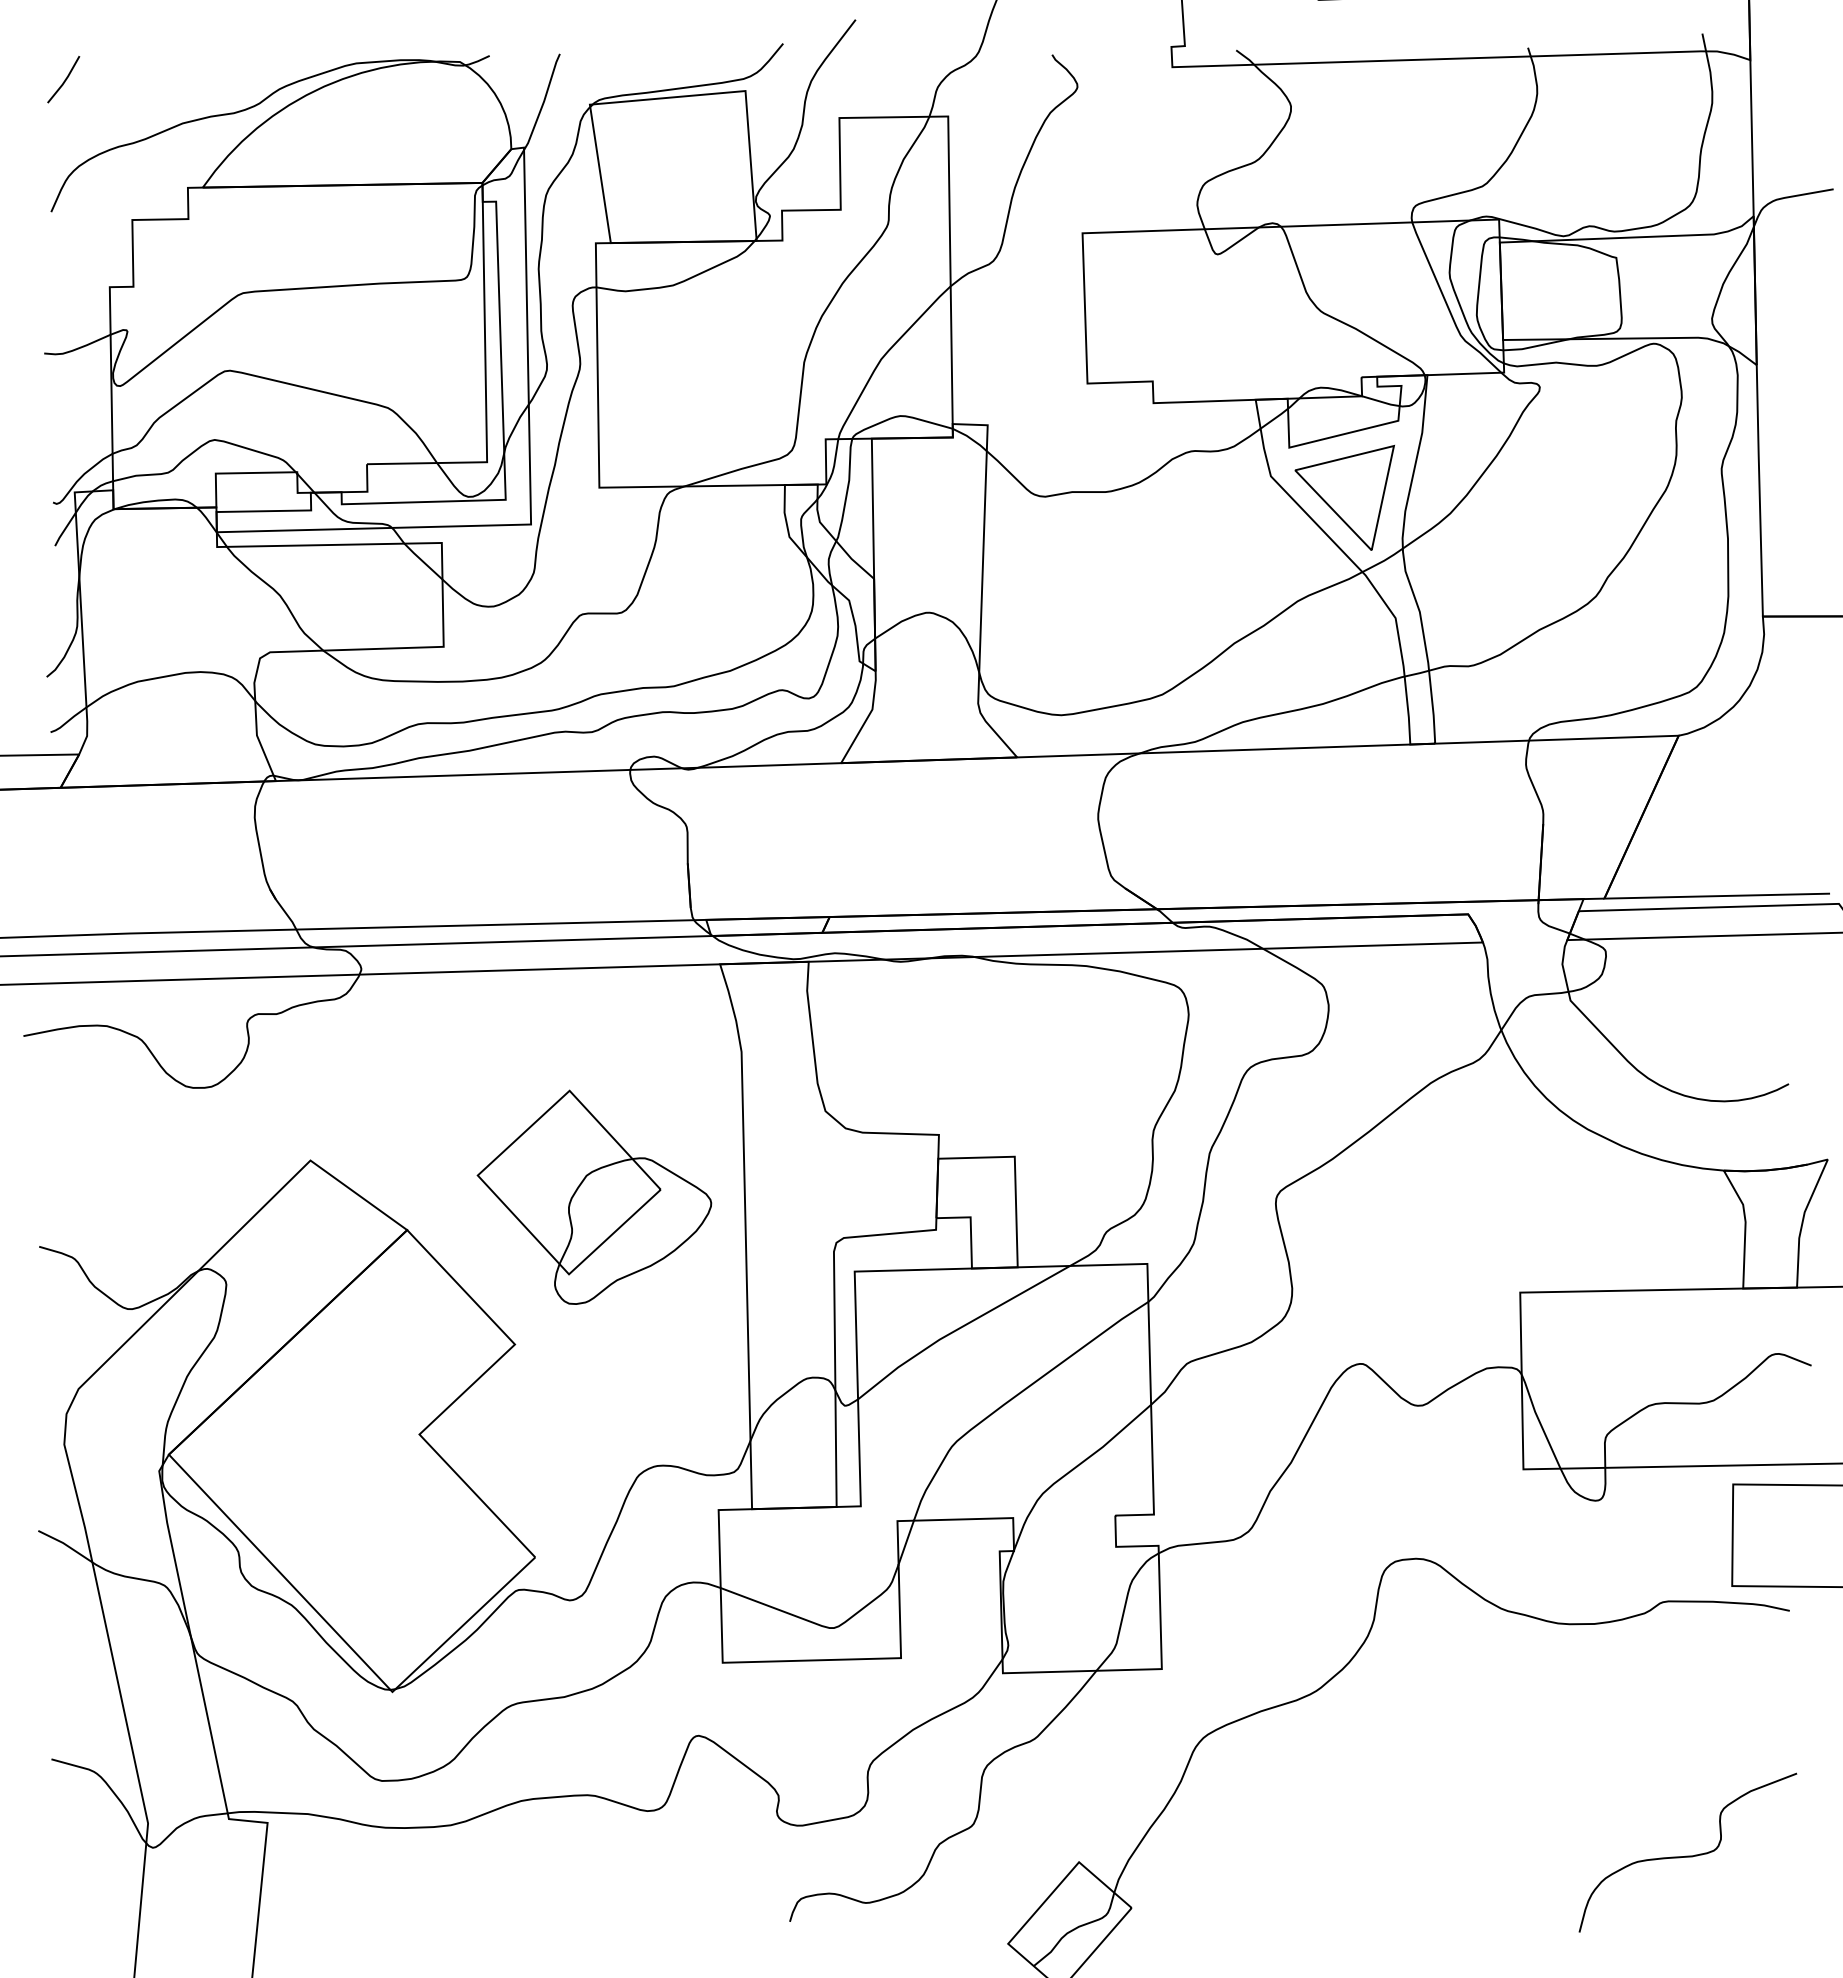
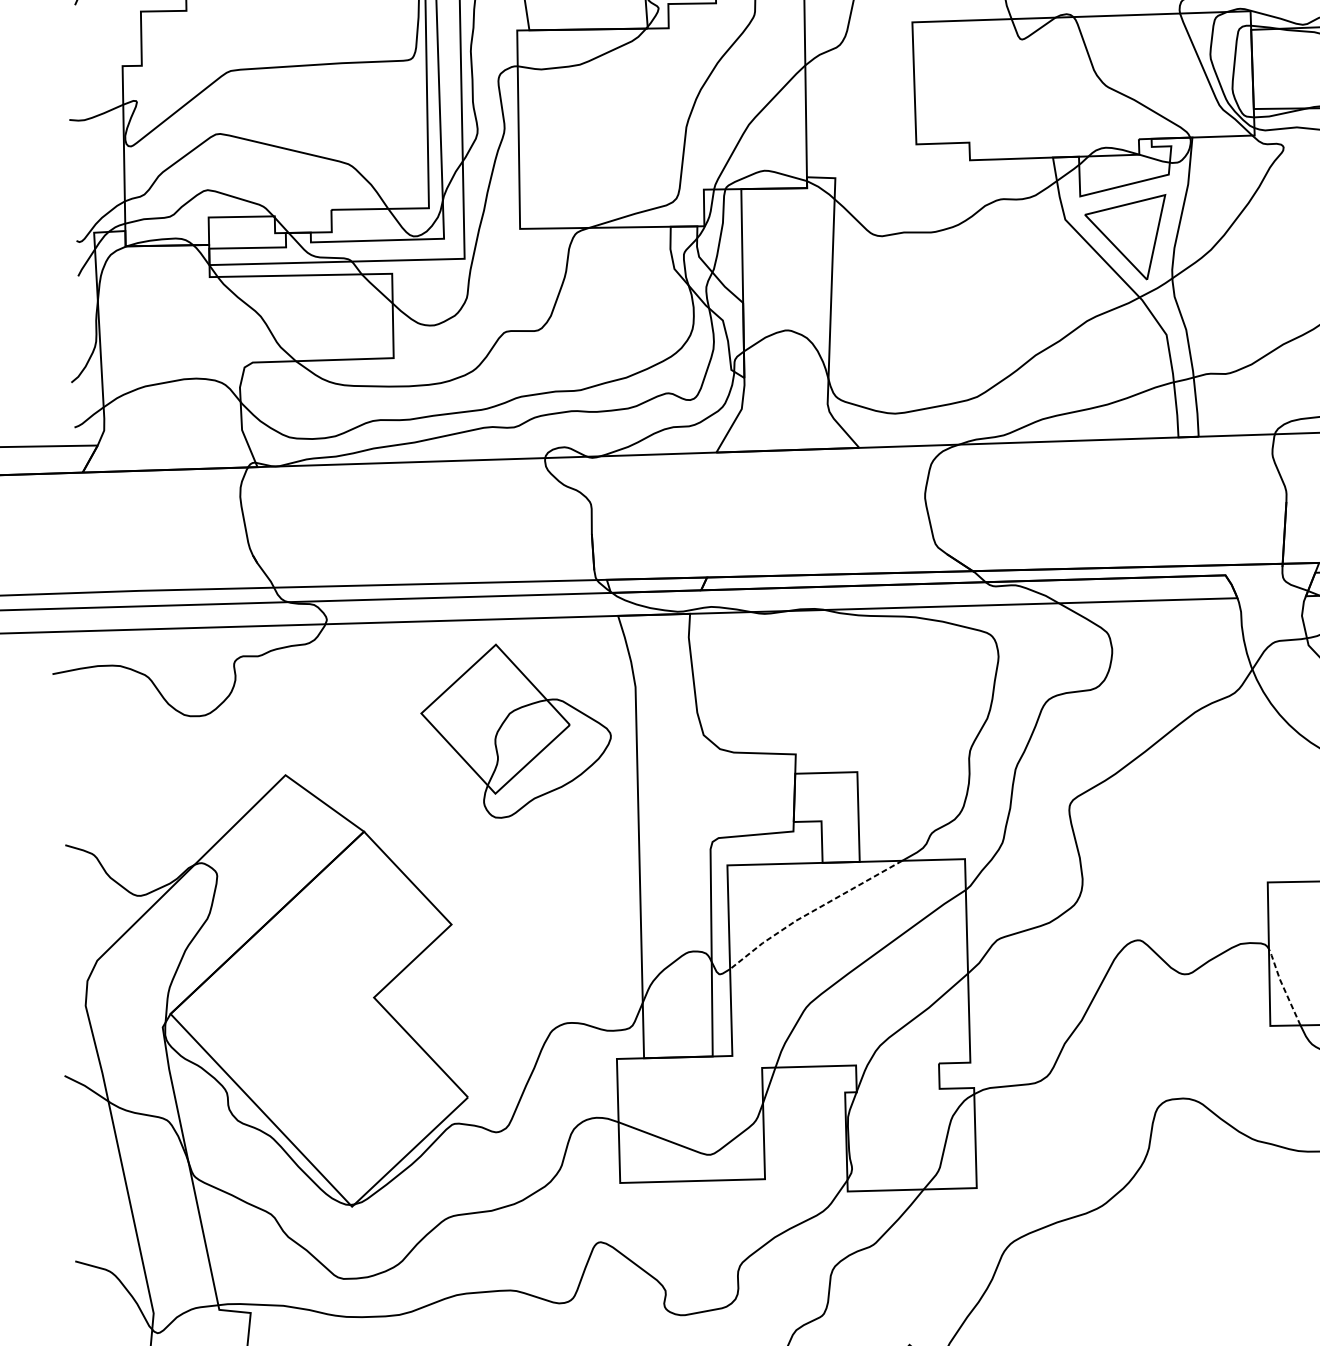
part: (594, 1196) -> (516, 730), moved
line: (959, 1328) -> (812, 911), solid -> dashed
line: (1539, 1420) -> (1283, 986), solid -> dashed

